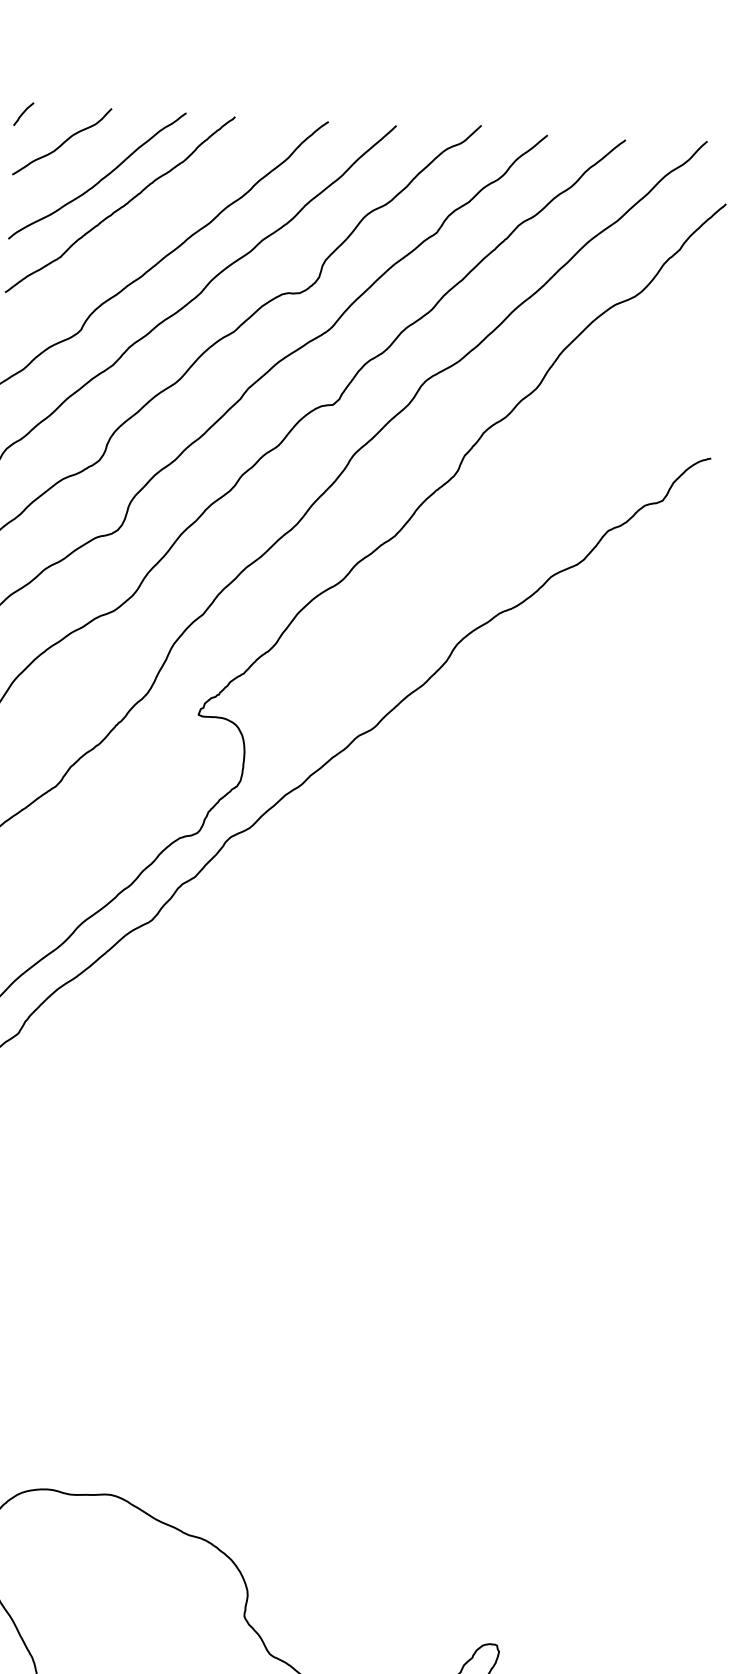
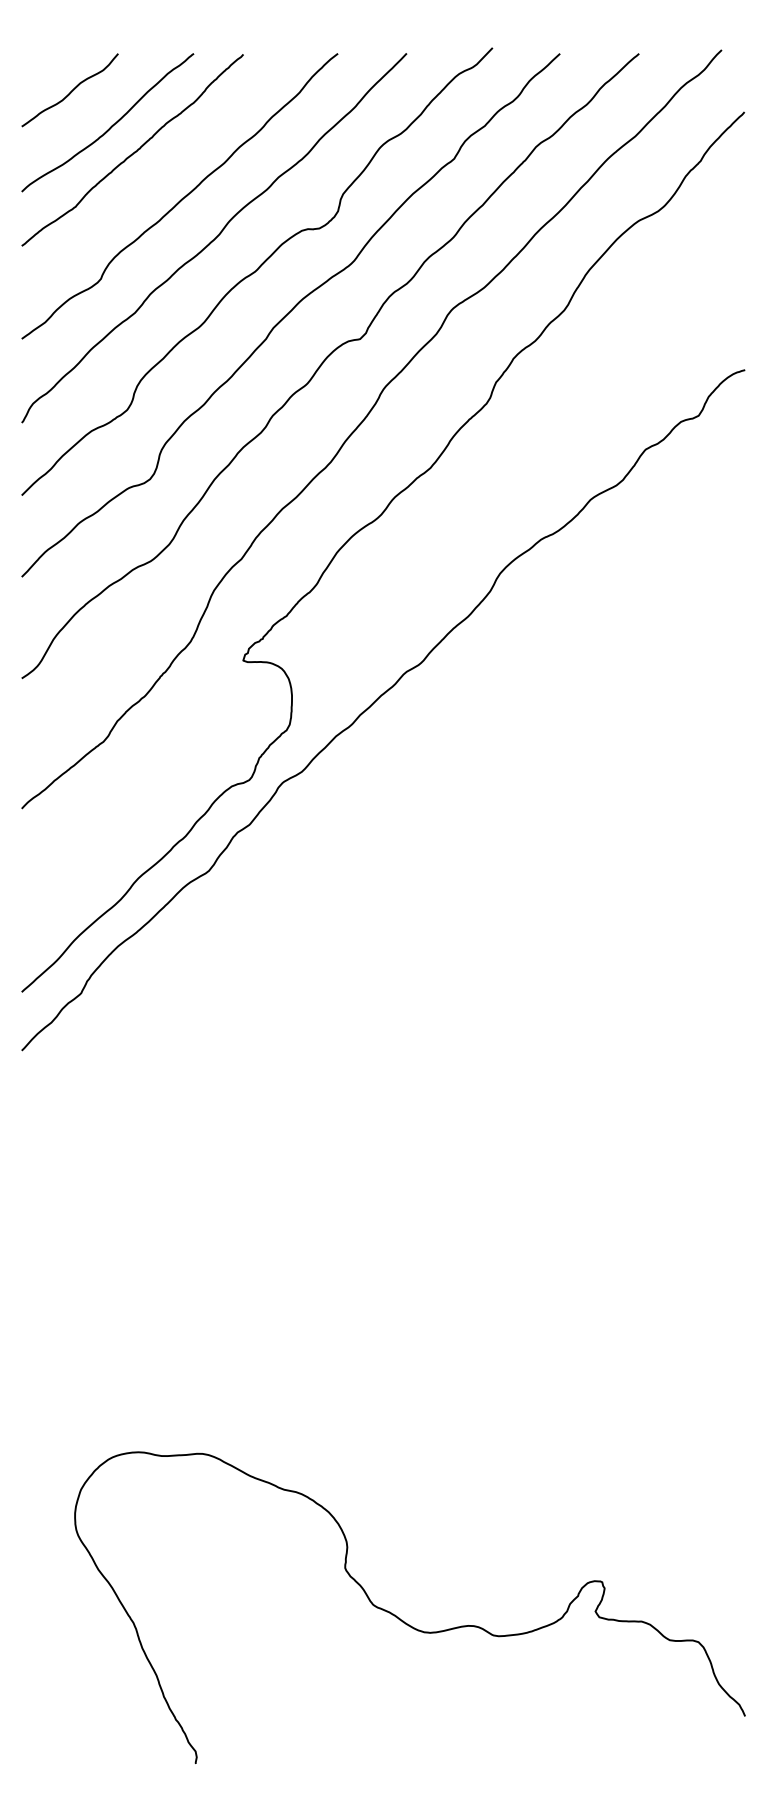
curve: (23, 113) -> (29, 64), removed

